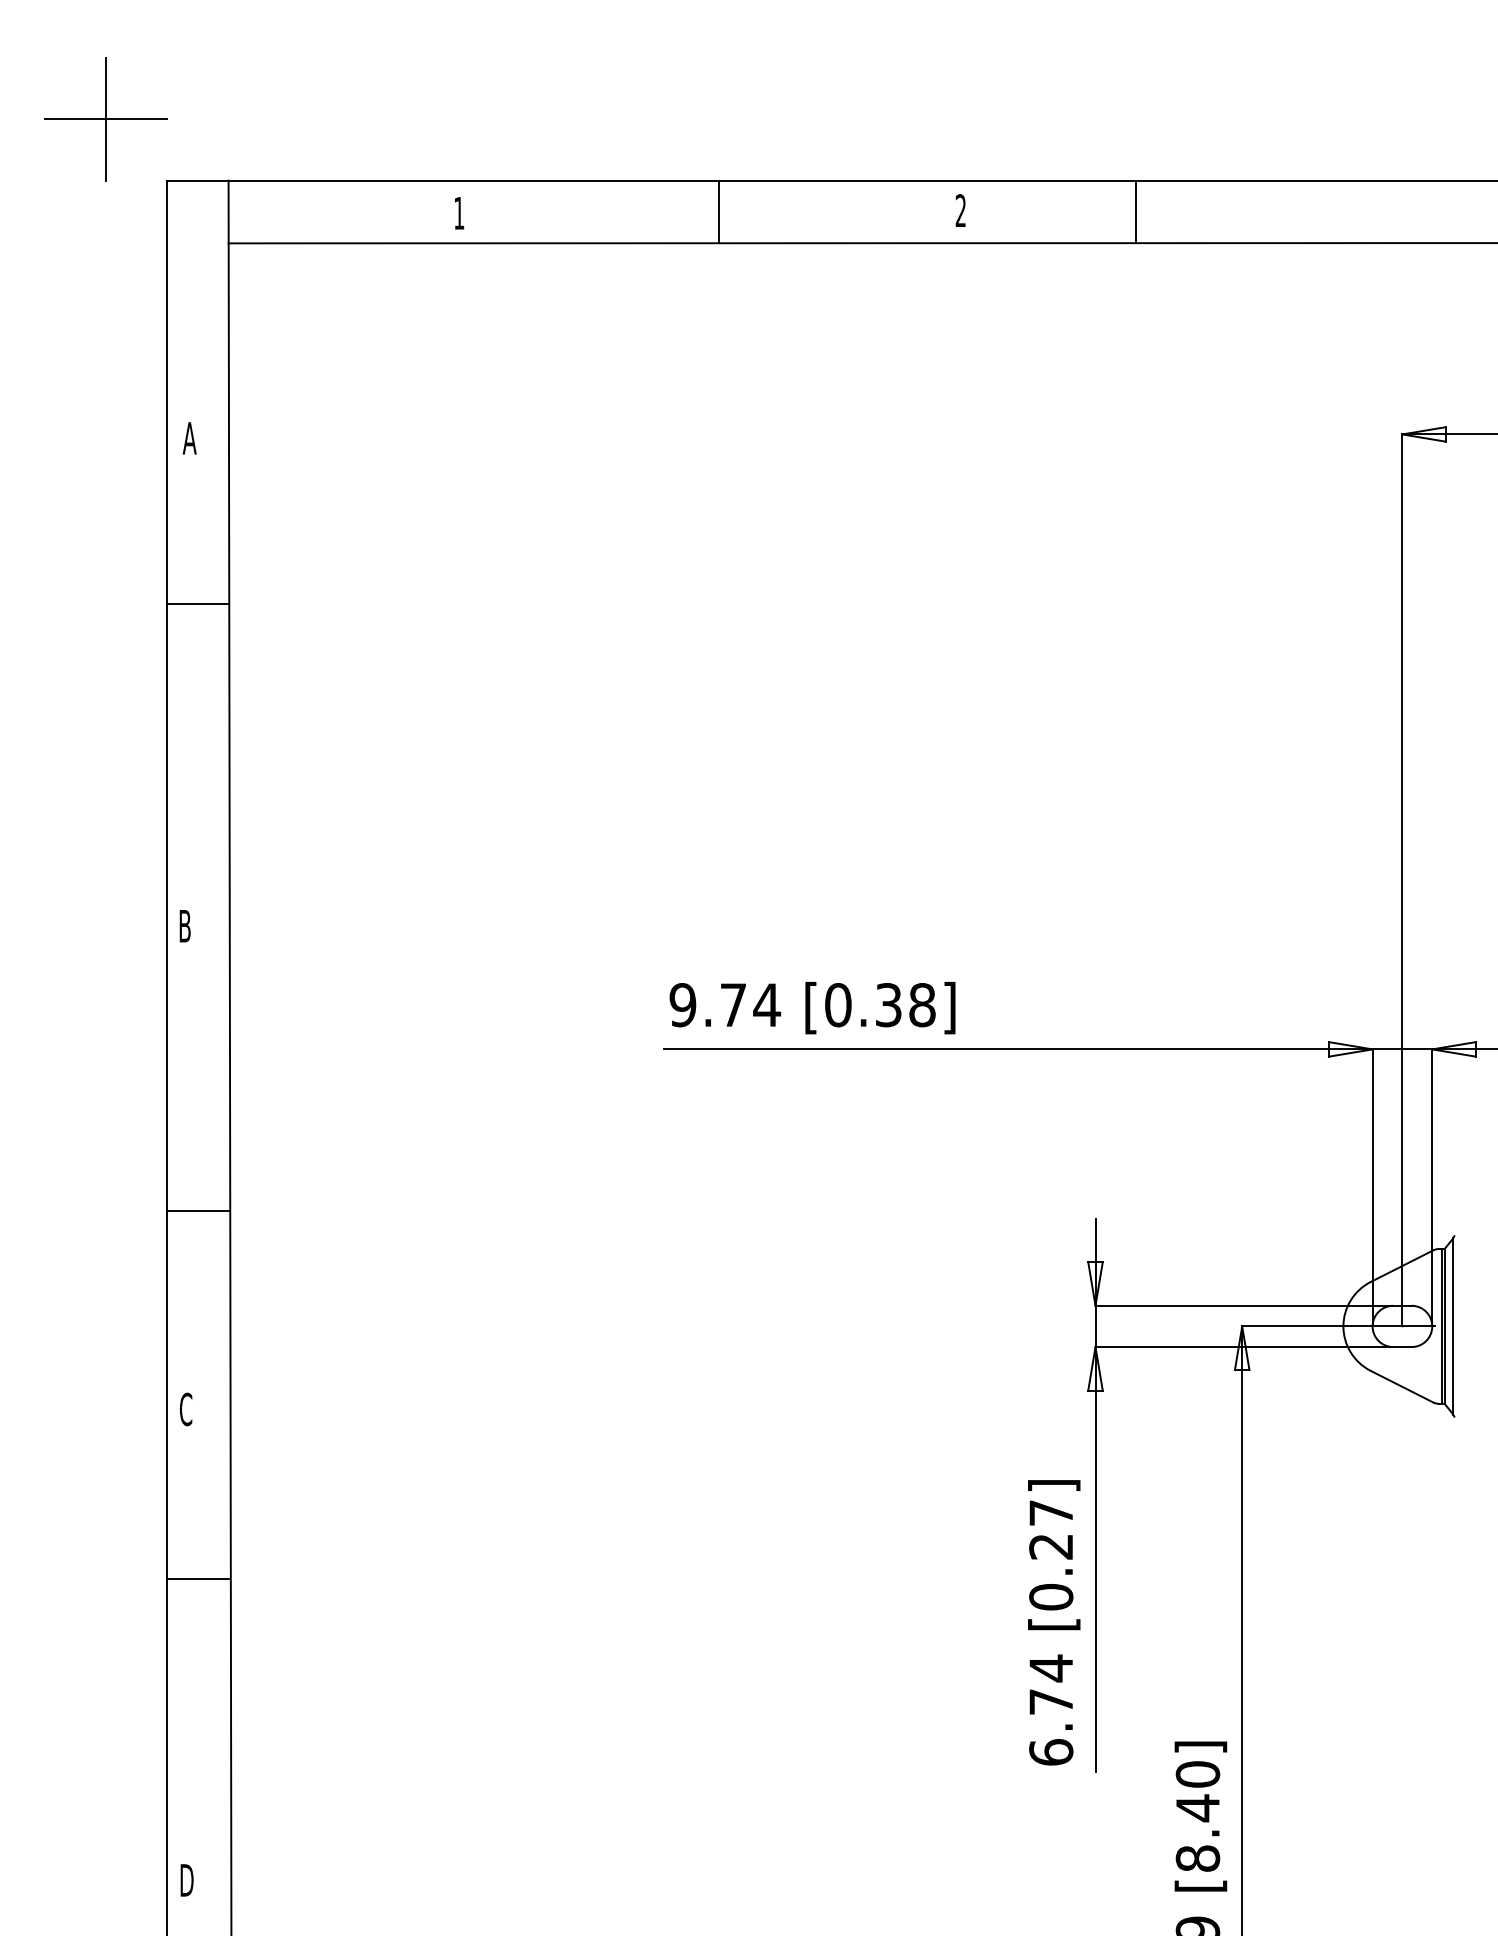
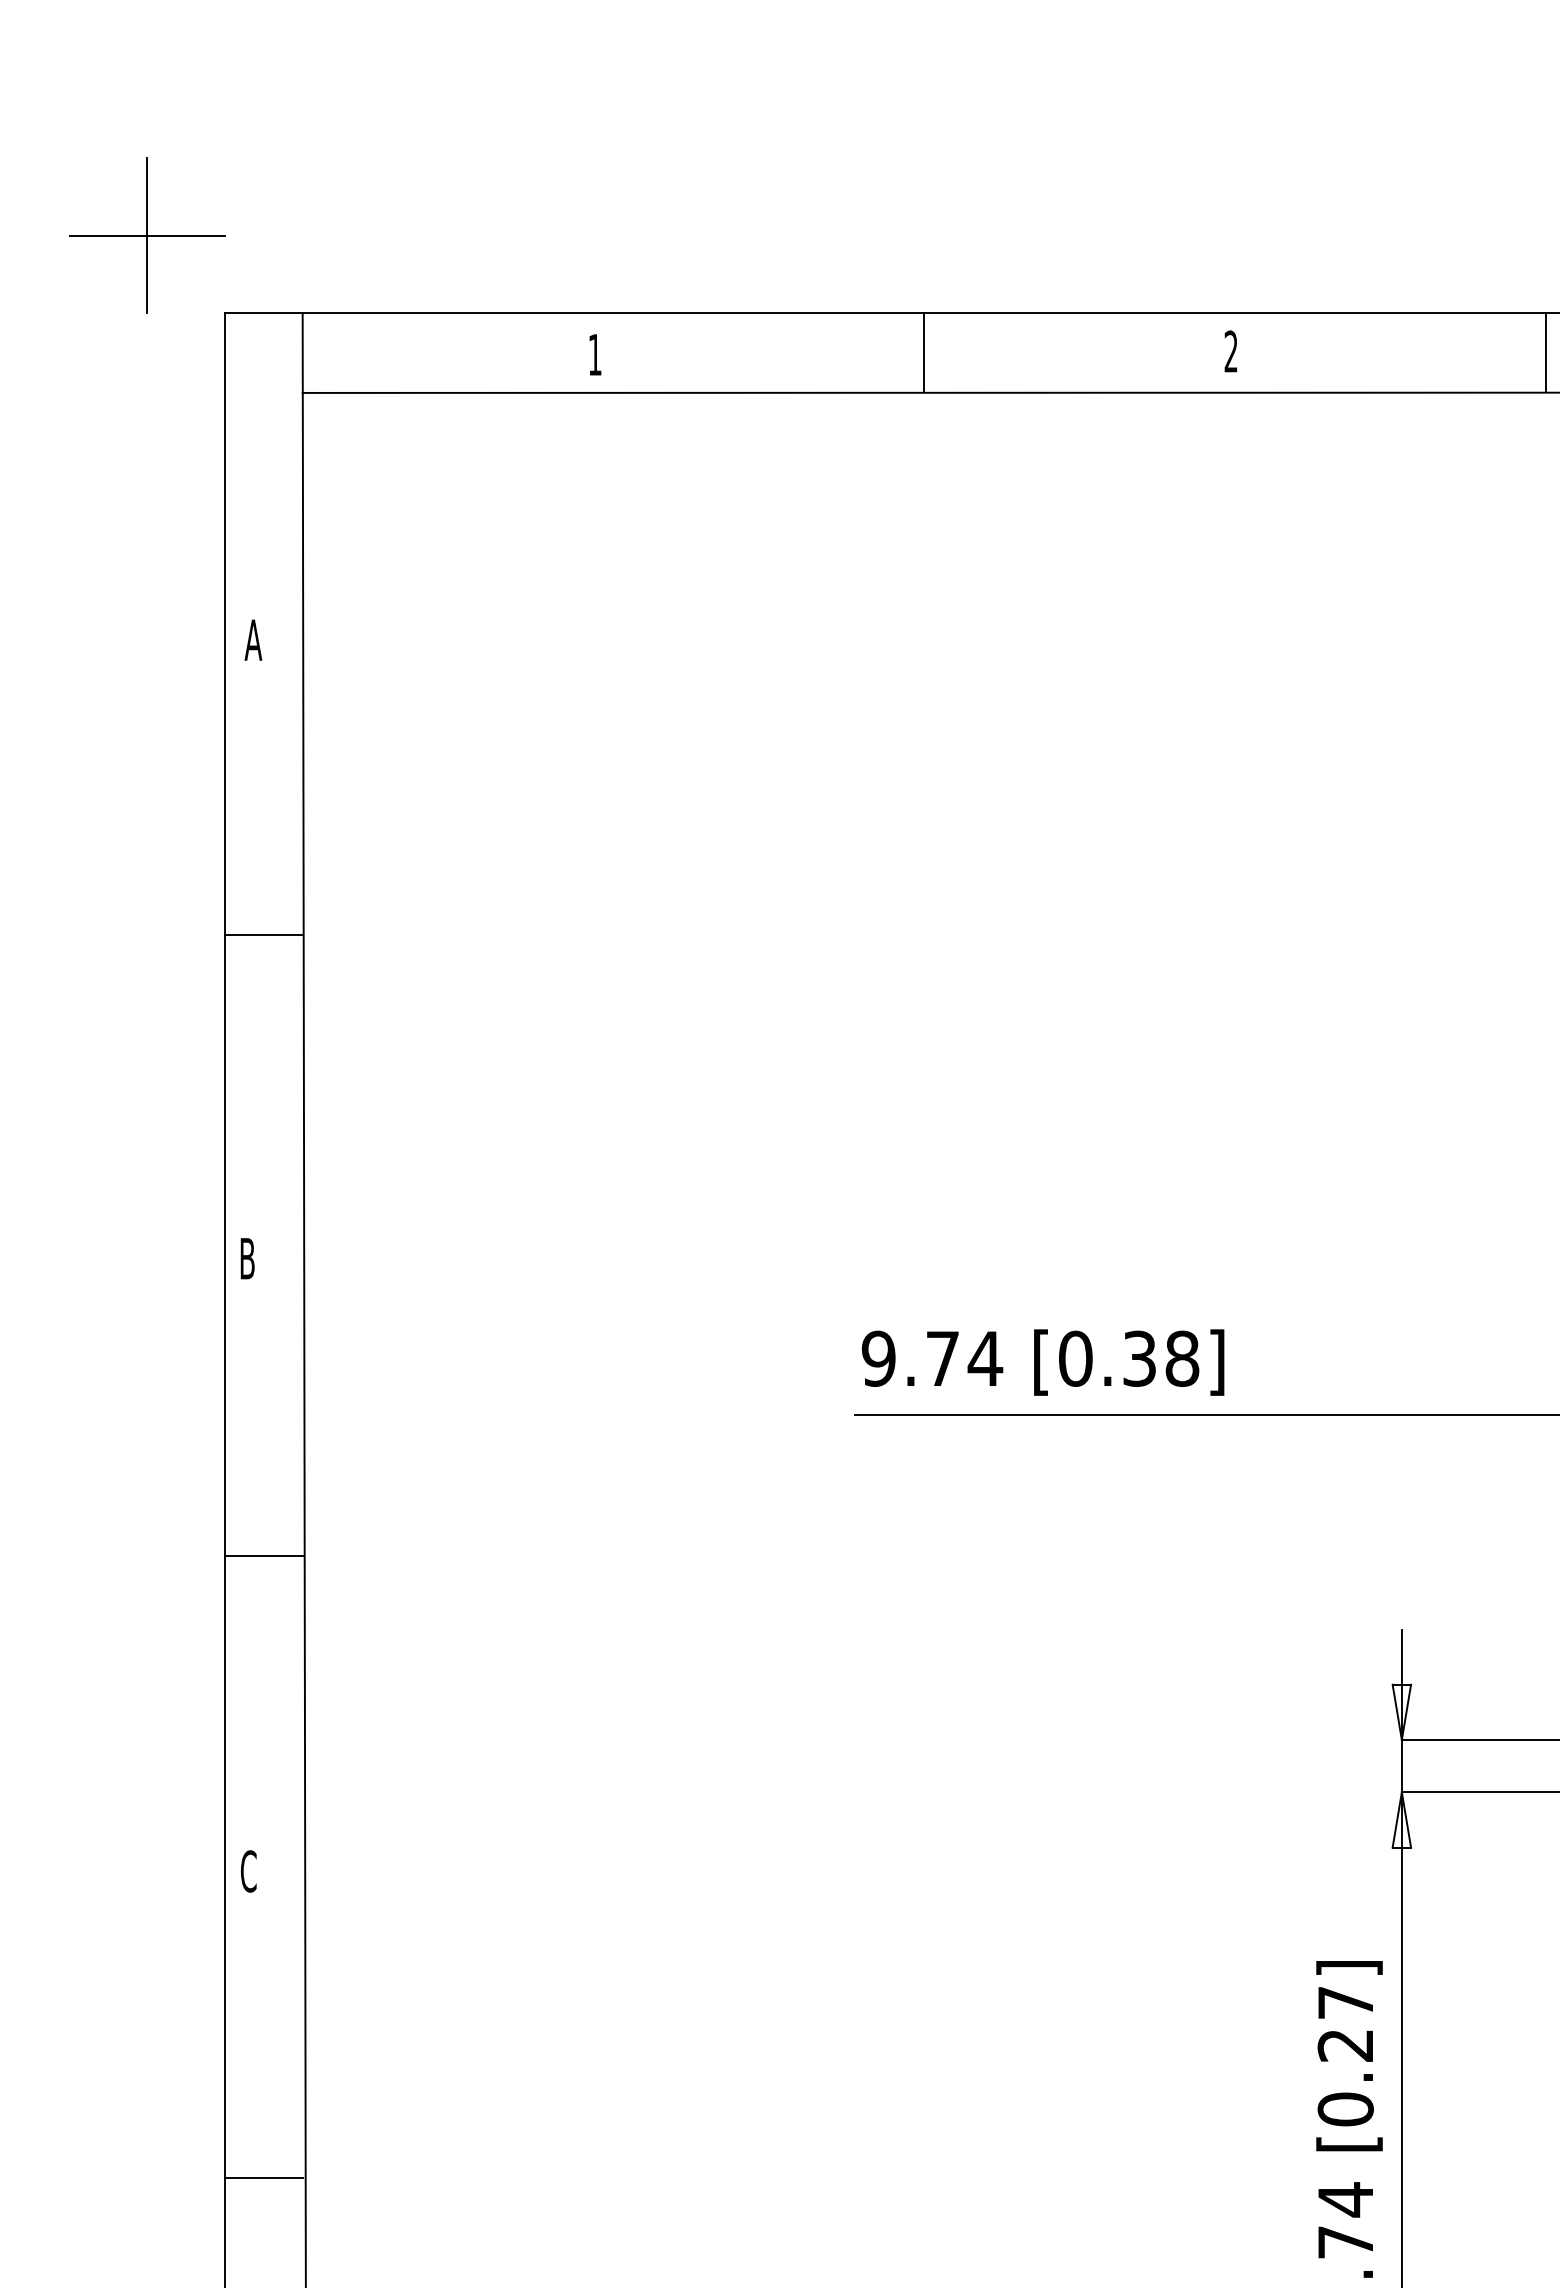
line: (1135, 210) -> (1545, 351), moved
line: (197, 603) -> (263, 934), moved
line: (197, 1211) -> (263, 1557), moved
line: (197, 1579) -> (263, 2178), moved

